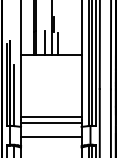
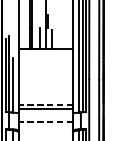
line: (50, 117) -> (45, 104), solid -> dashed
line: (50, 136) -> (45, 121), solid -> dashed

